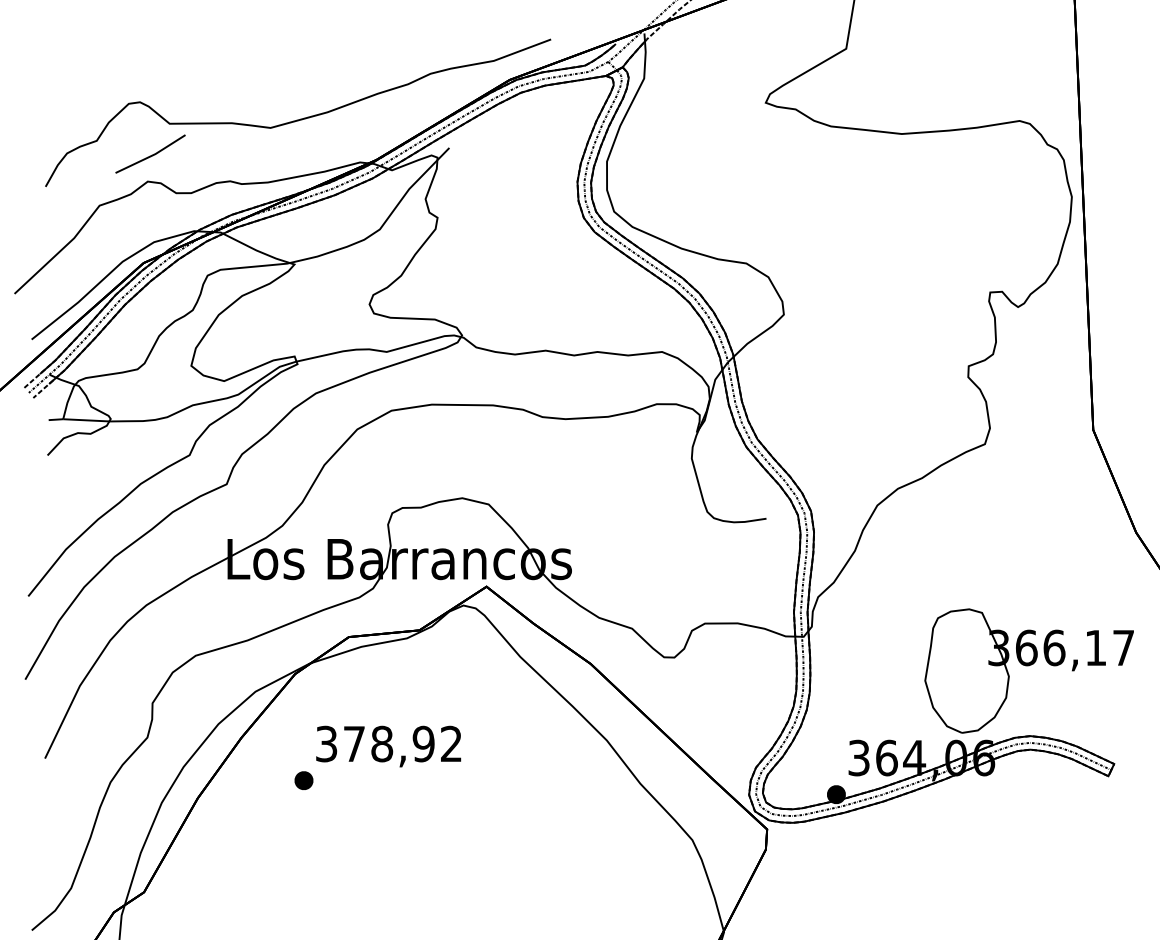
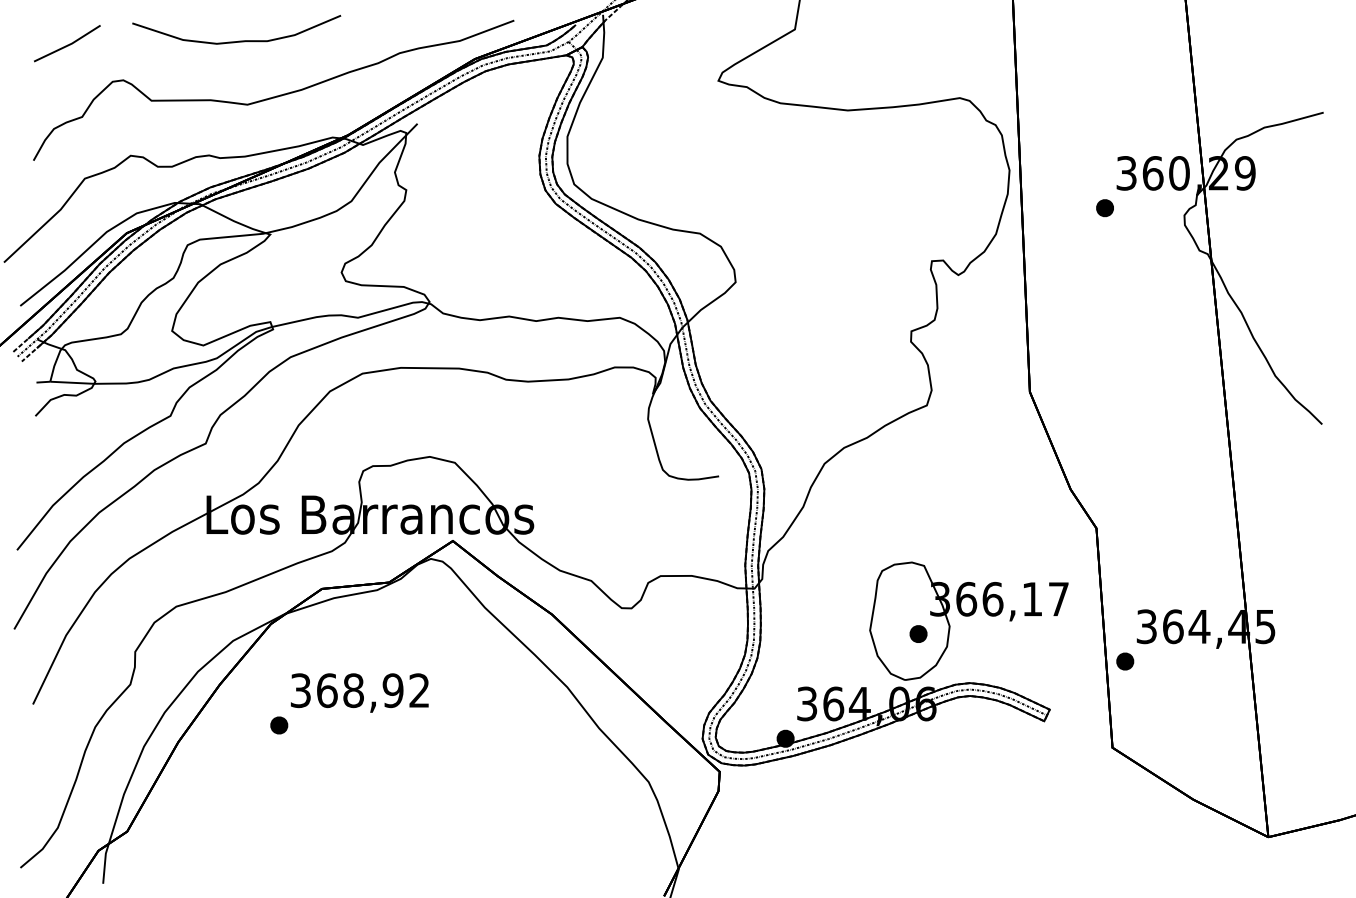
curve: (261, 60) -> (238, 40), added
line: (150, 155) -> (67, 44), moved
part: (976, 683) -> (918, 633), added
text: (354, 743) -> (327, 690), 378,92 -> 368,92

